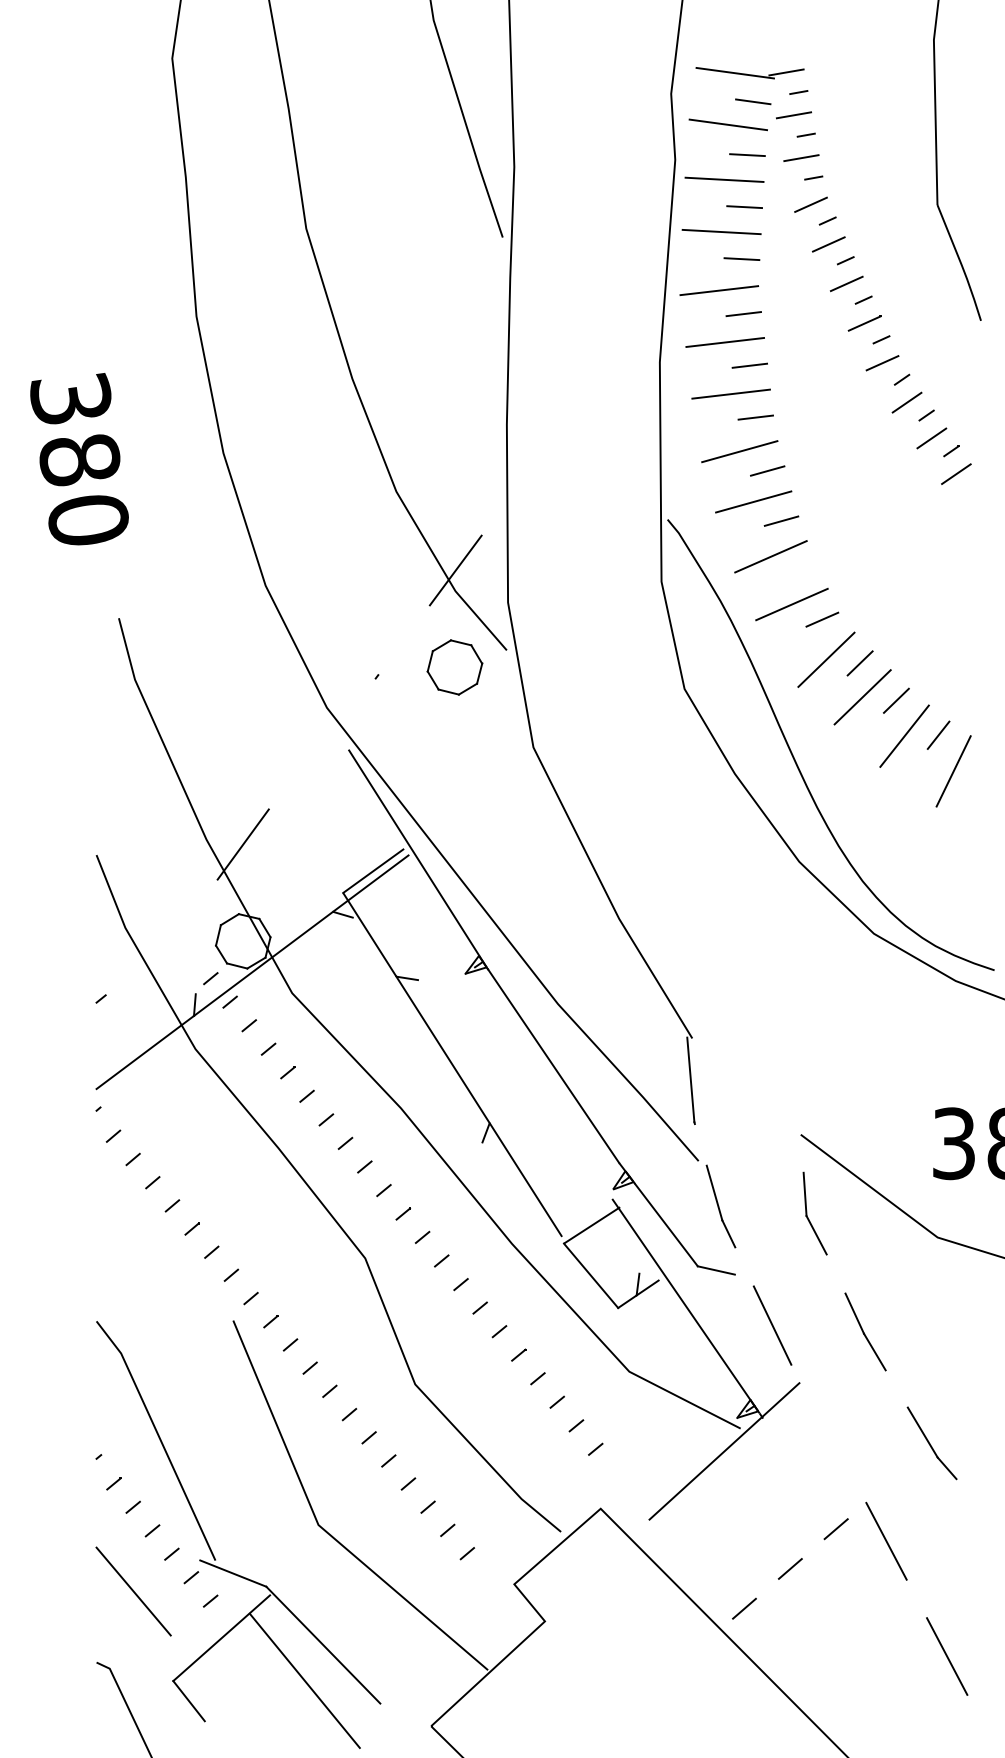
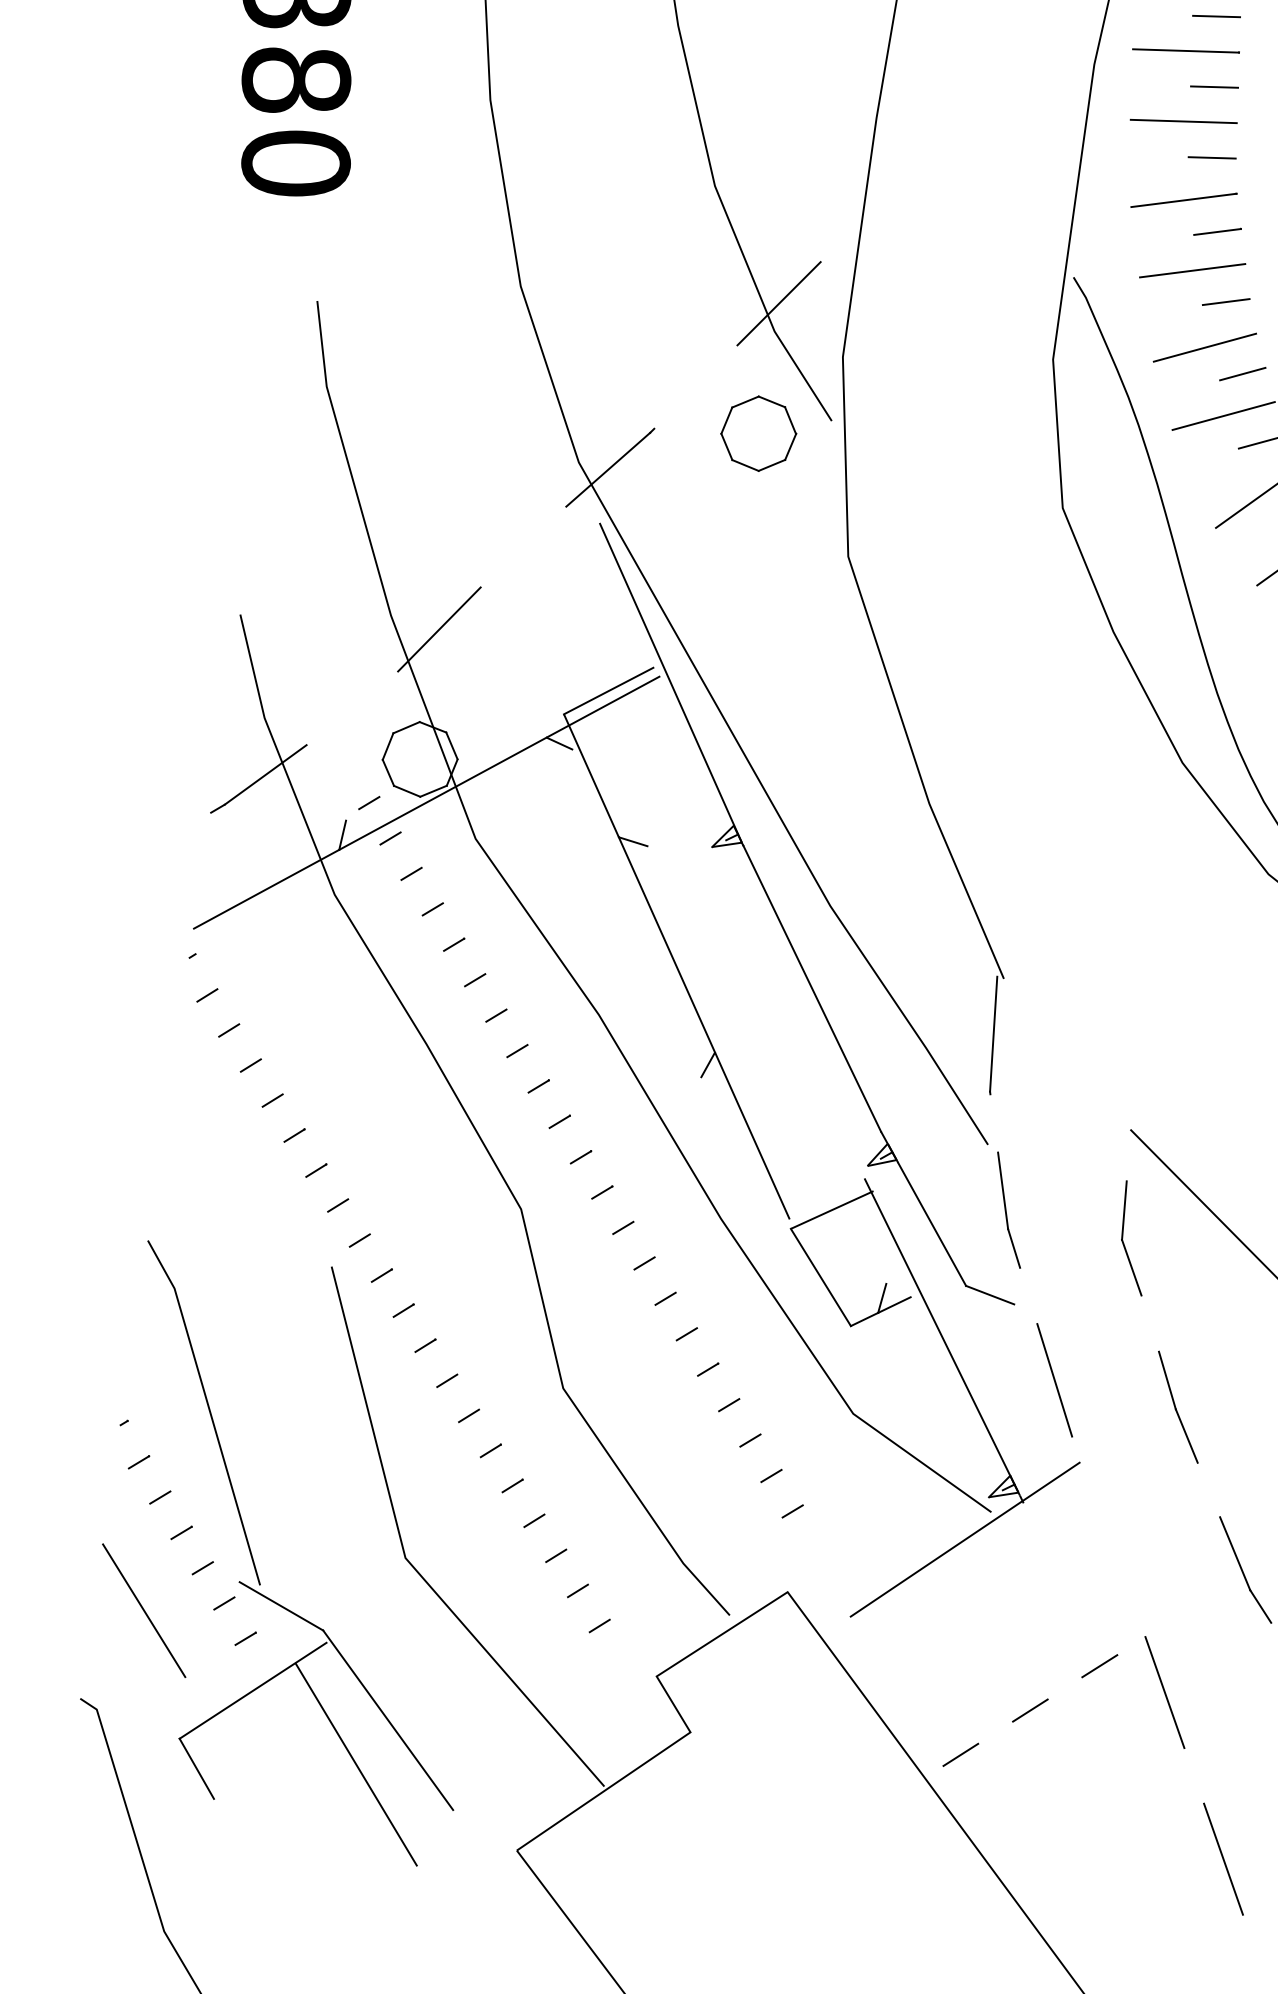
line: (801, 571) -> (1243, 373), added
line: (348, 709) -> (607, 469), added
line: (131, 969) -> (264, 775), added

